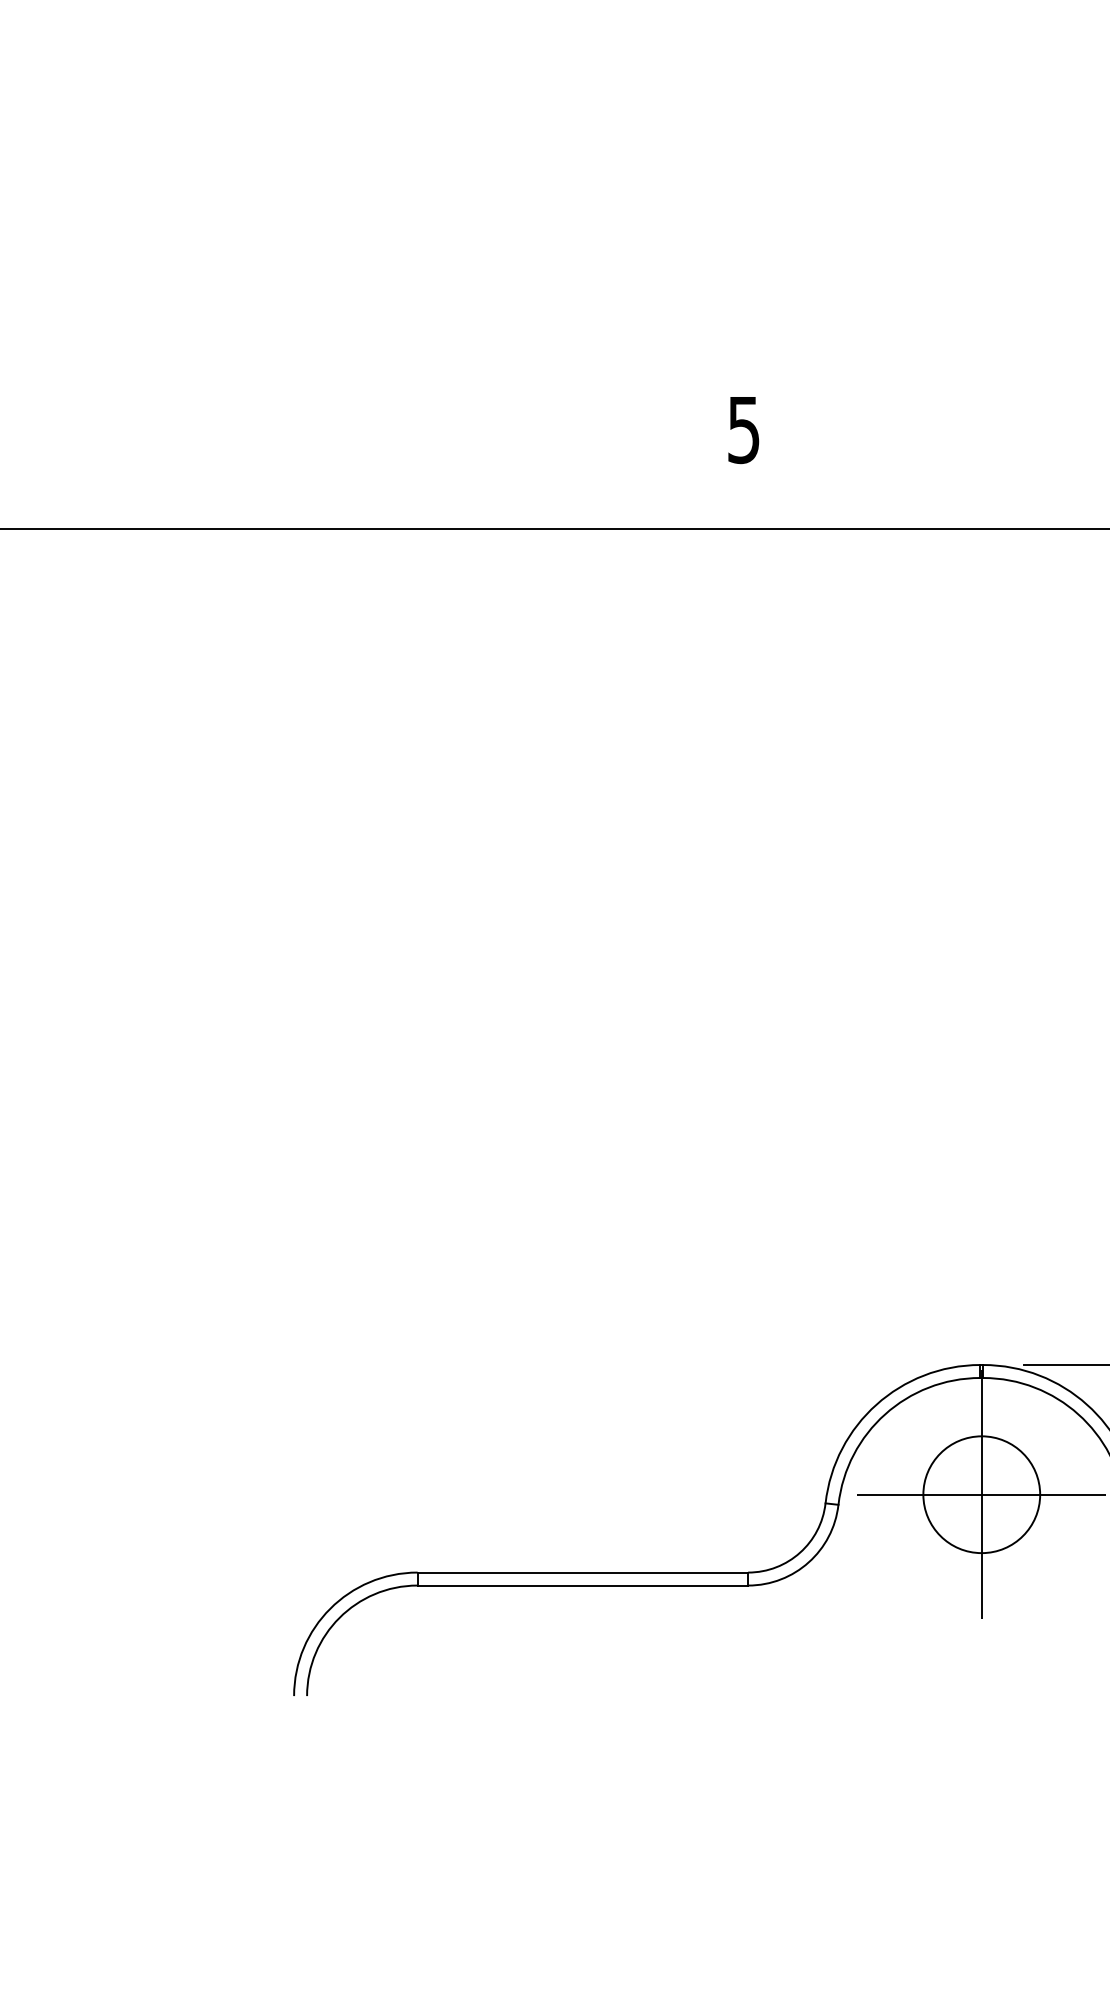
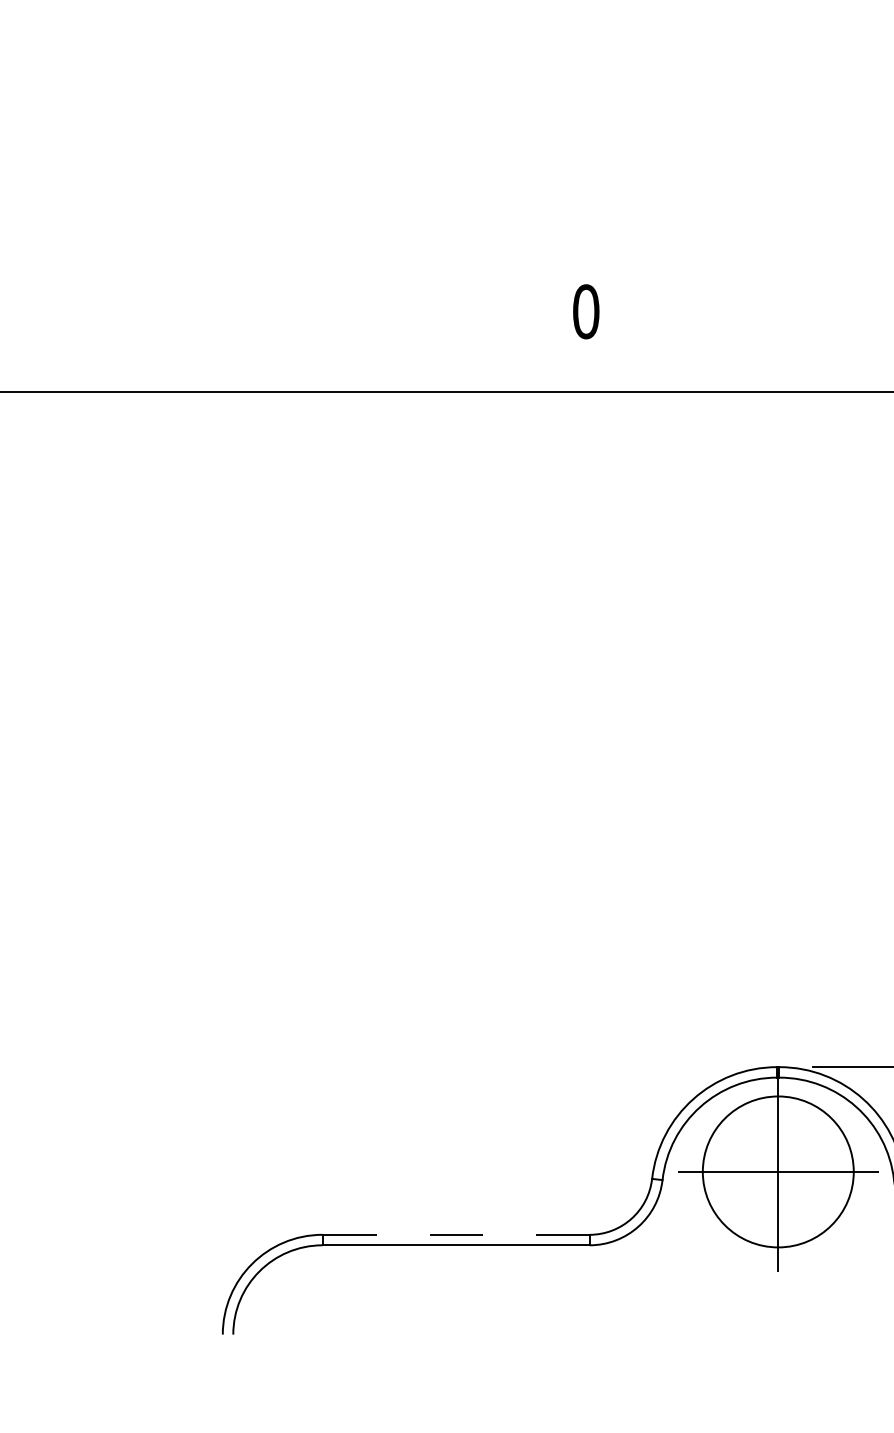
text: (743, 429) -> (585, 311), 5 -> 0
circle: (981, 1494) -> (778, 1171), size x1.6
line: (582, 1572) -> (455, 1234), solid -> dashed

